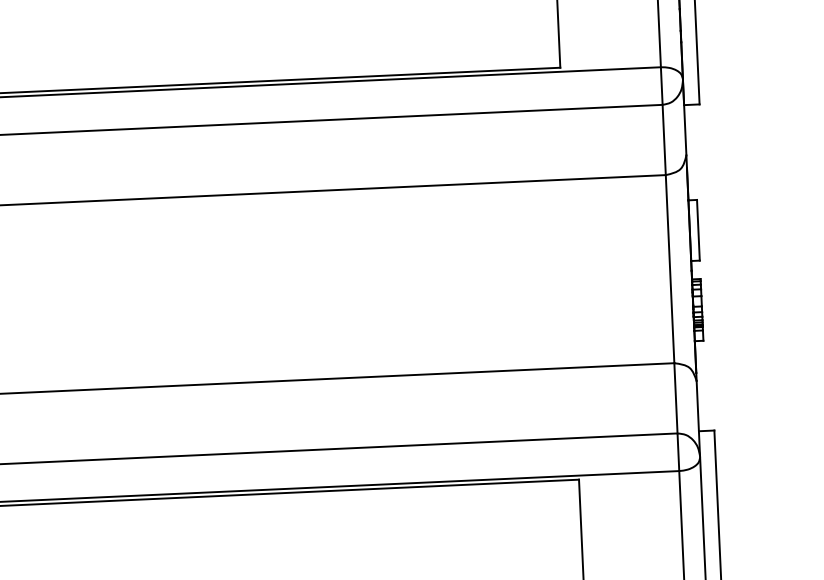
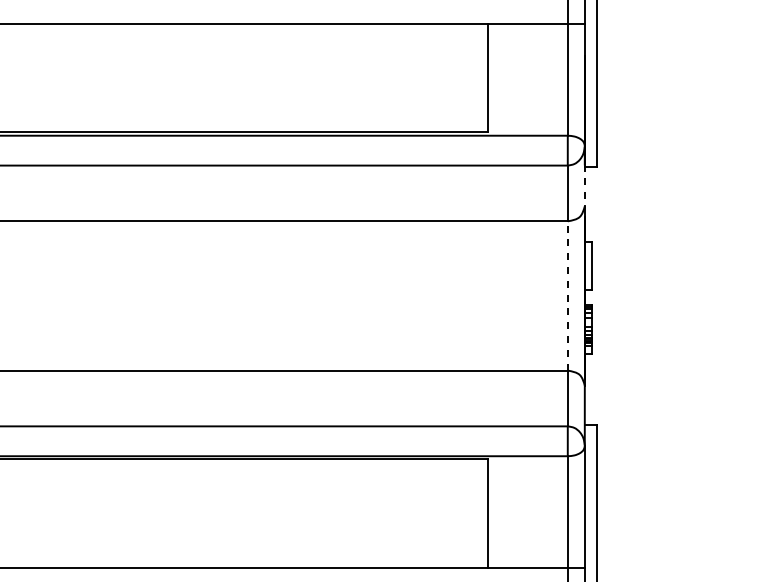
line: (684, 129) -> (584, 185), solid -> dashed
line: (669, 268) -> (567, 295), solid -> dashed

